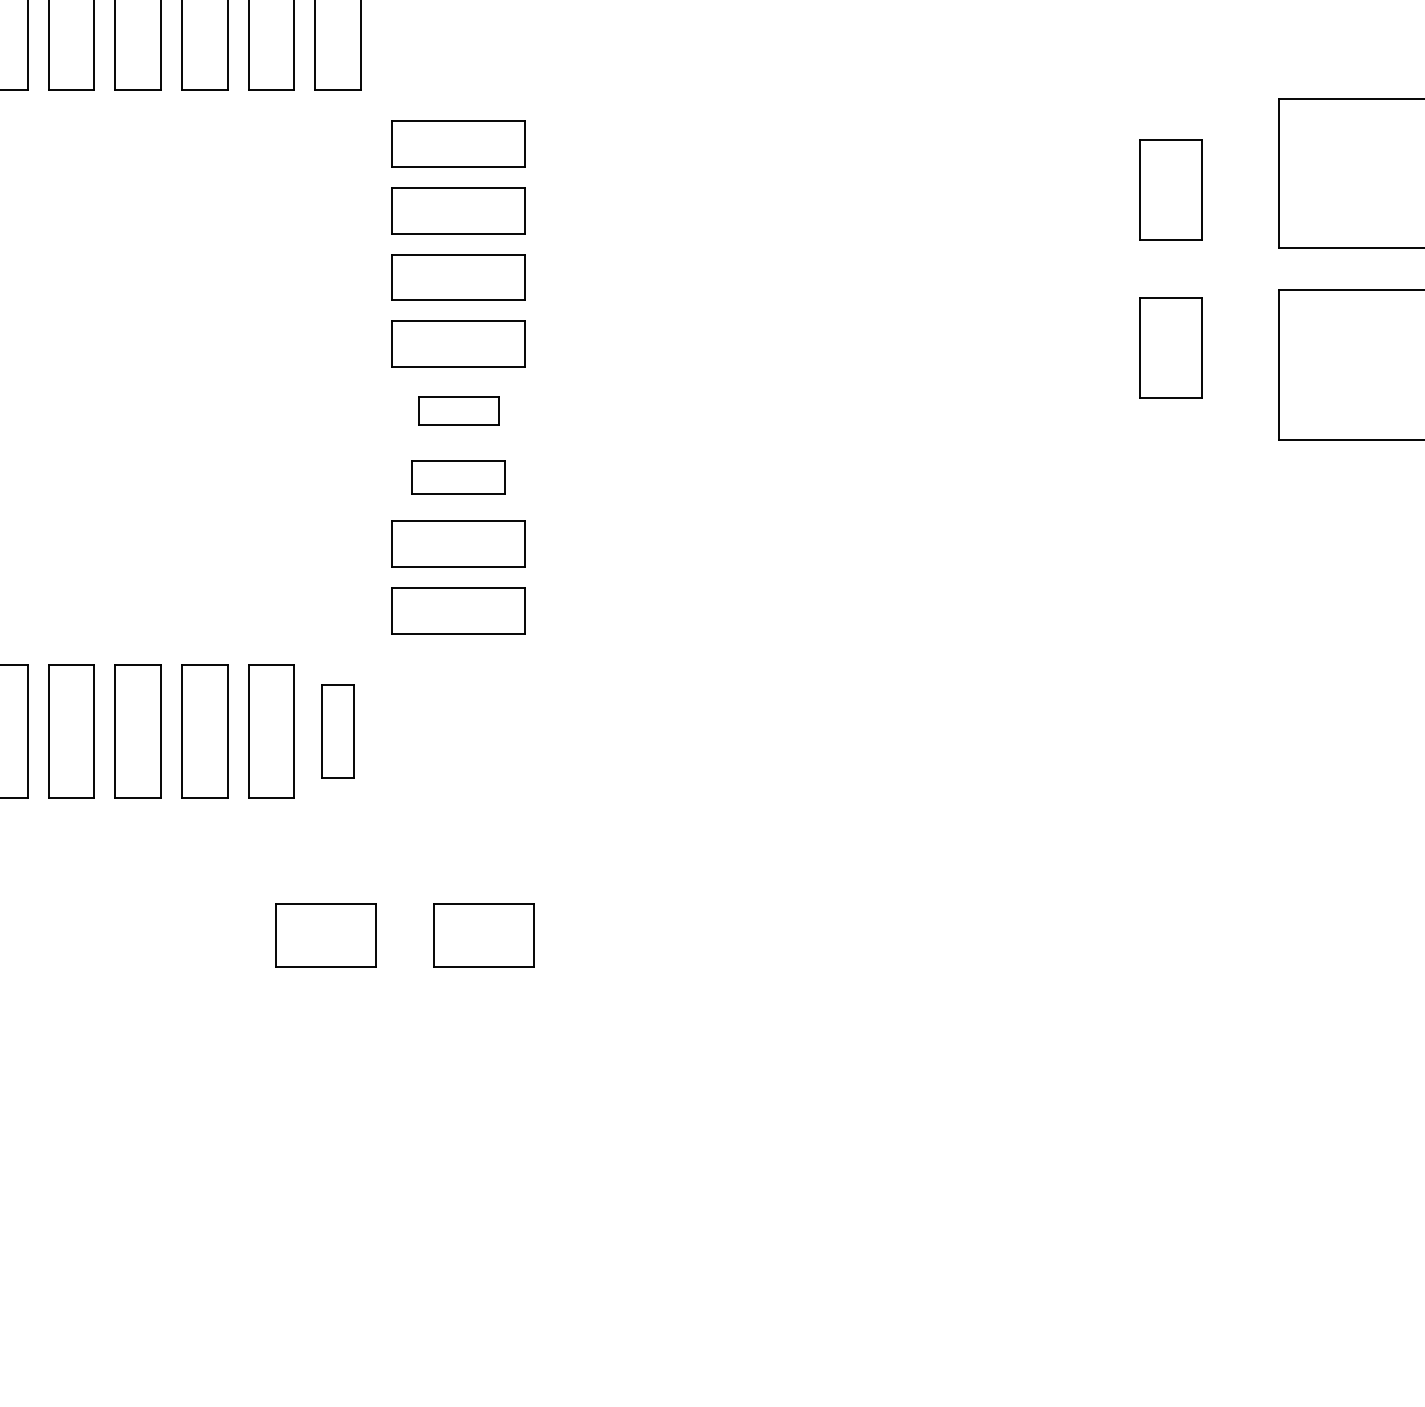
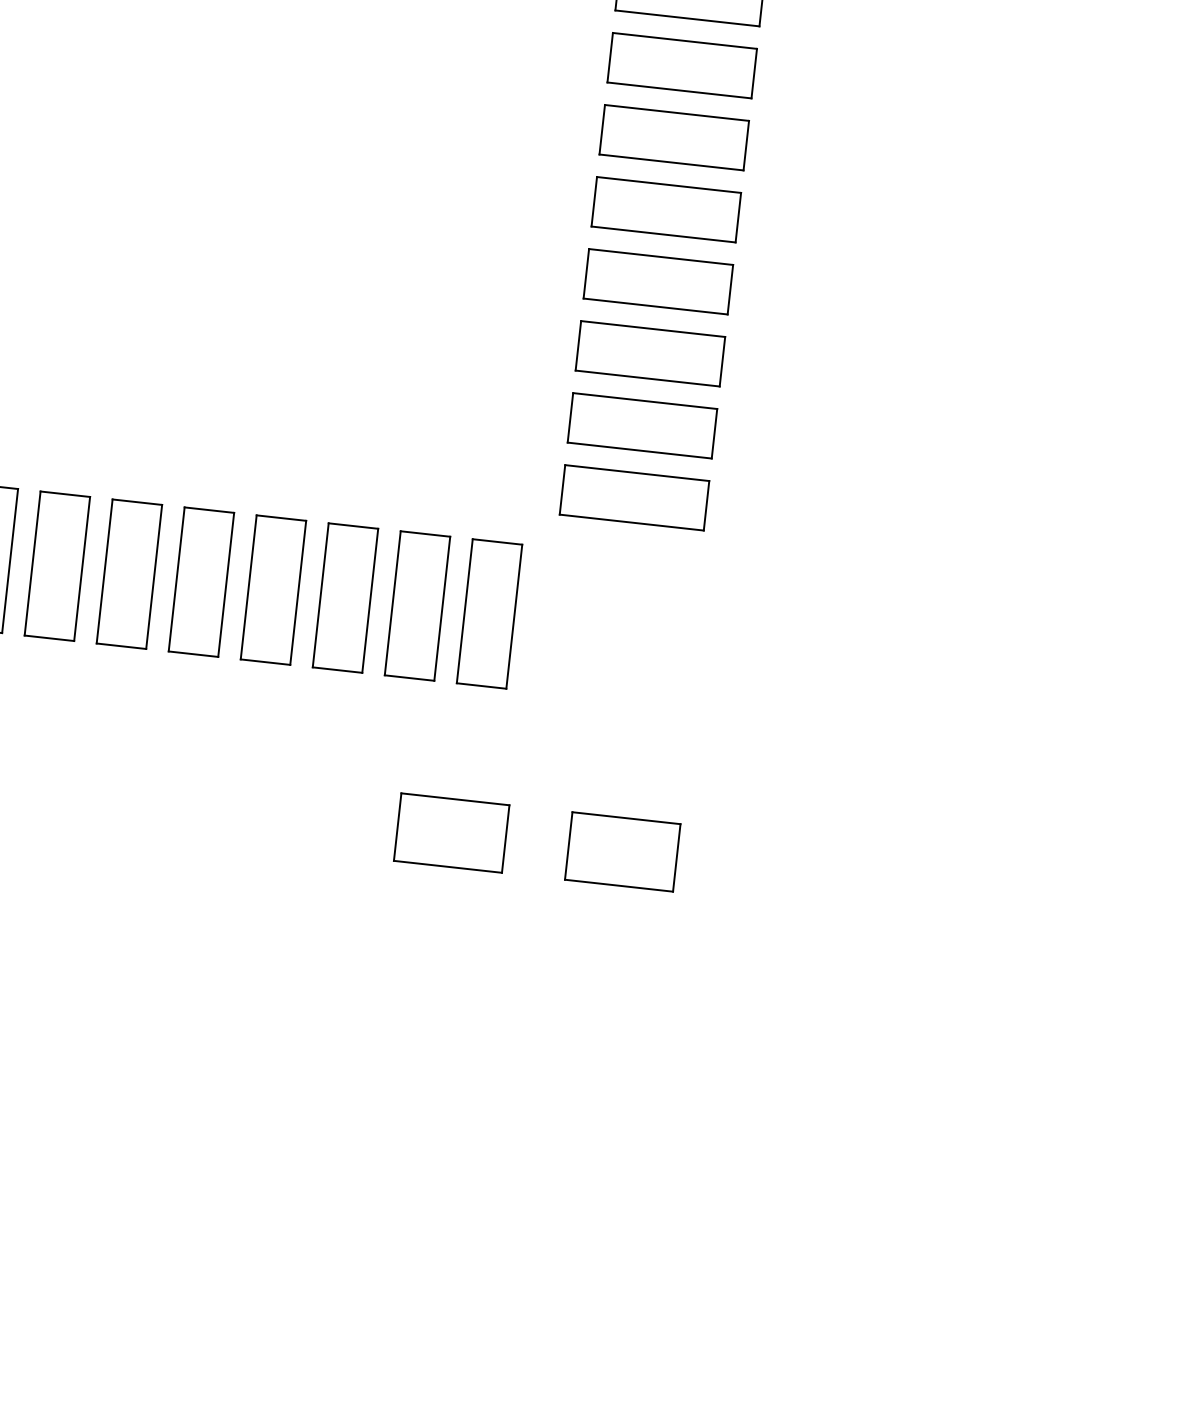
part: (458, 410) -> (658, 281), size x1.67
part: (458, 477) -> (650, 353), size x1.43
part: (337, 731) -> (488, 613), size x1.43

